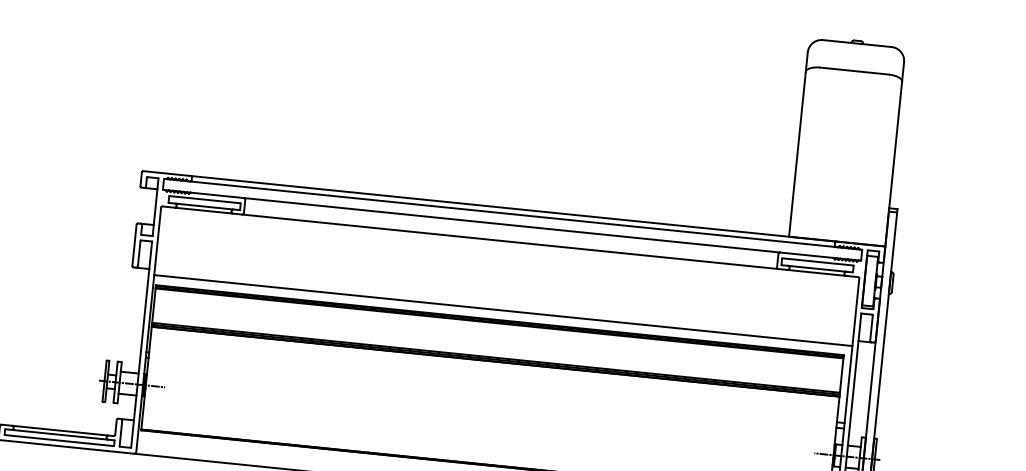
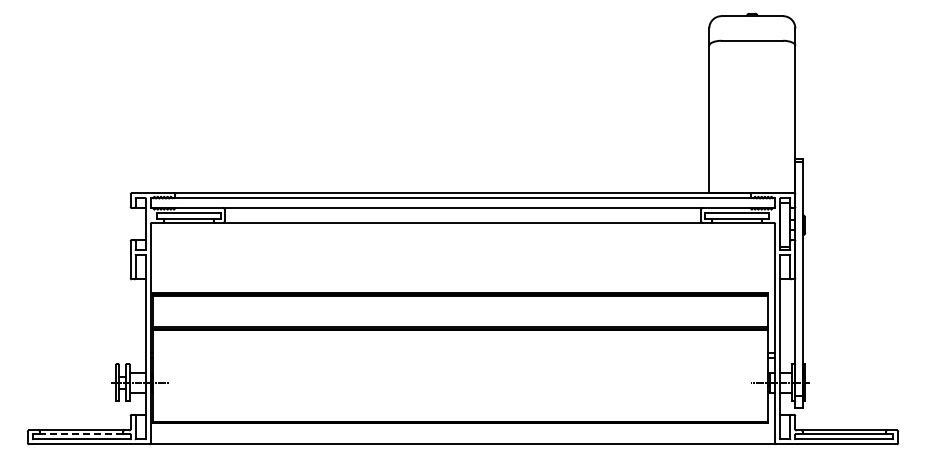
line: (502, 310) -> (462, 284), removed
line: (59, 435) -> (81, 434), solid -> dashed

